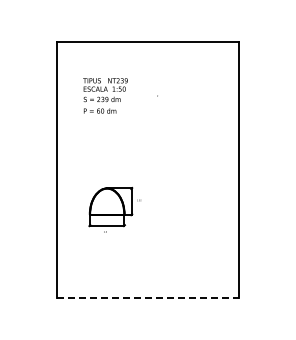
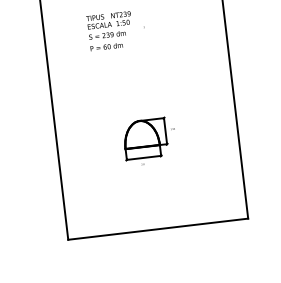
text: (105, 95) -> (110, 30), moved
part: (114, 209) -> (149, 141), moved
line: (147, 298) -> (157, 229), dashed -> solid

